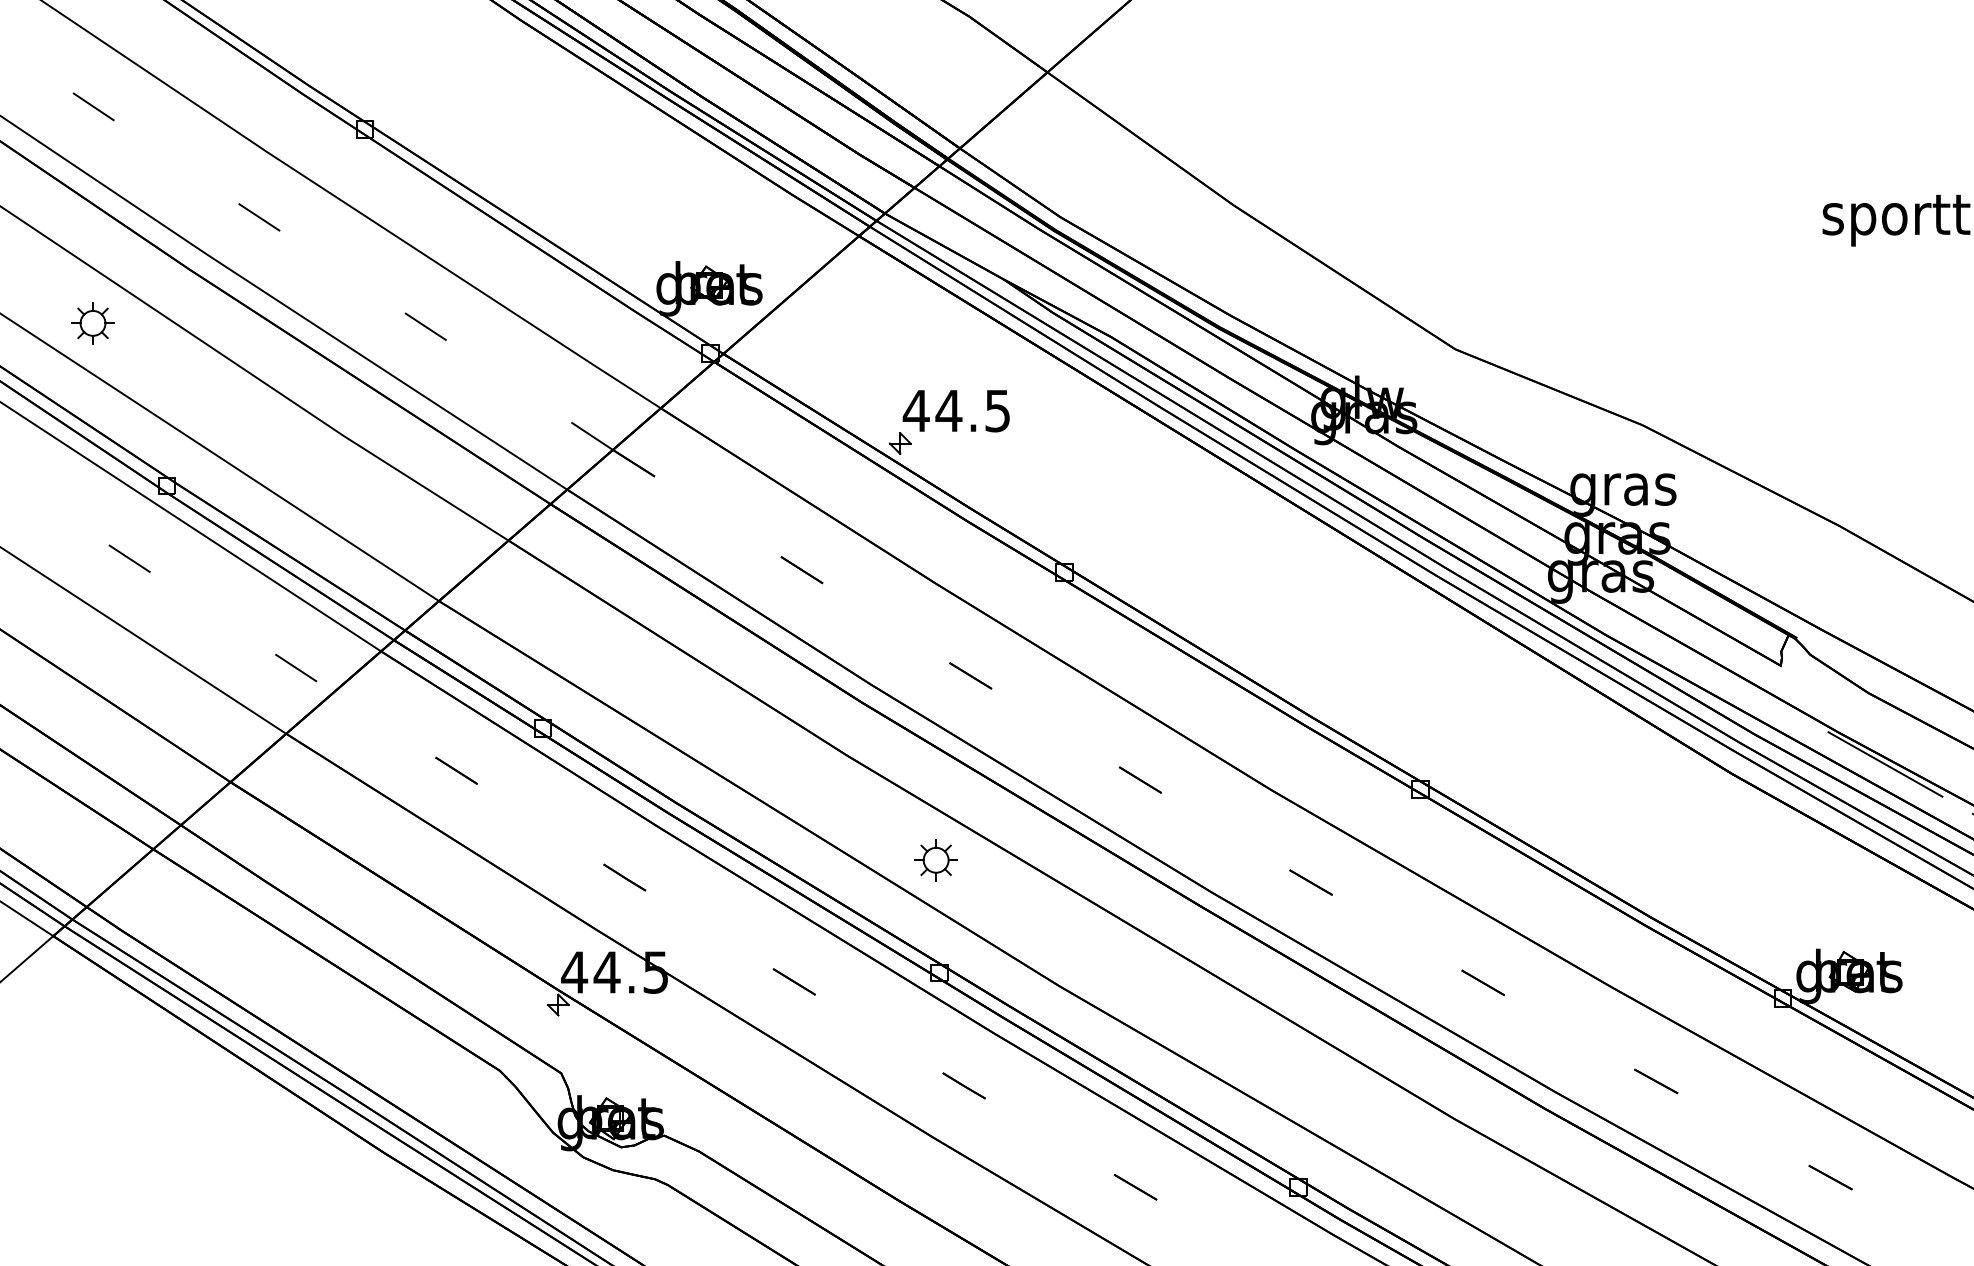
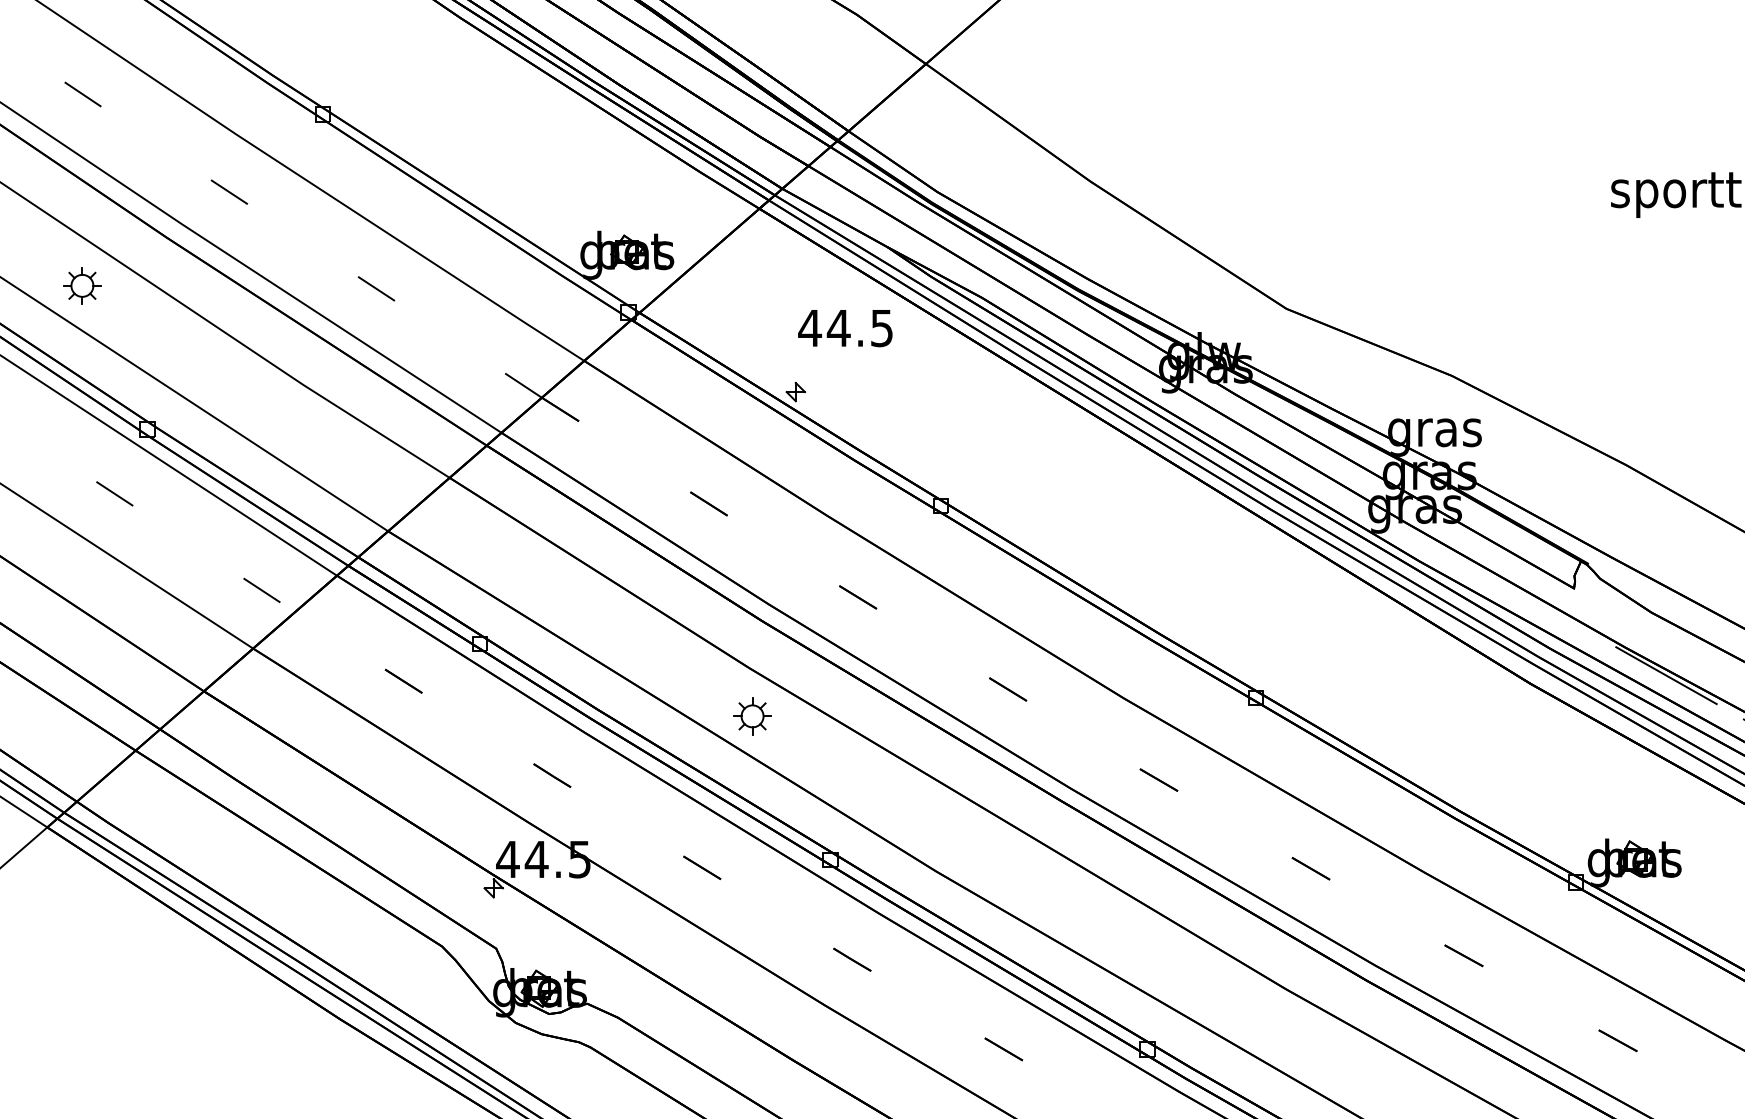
text: (956, 411) -> (845, 328), moved
part: (936, 860) -> (752, 716), moved

